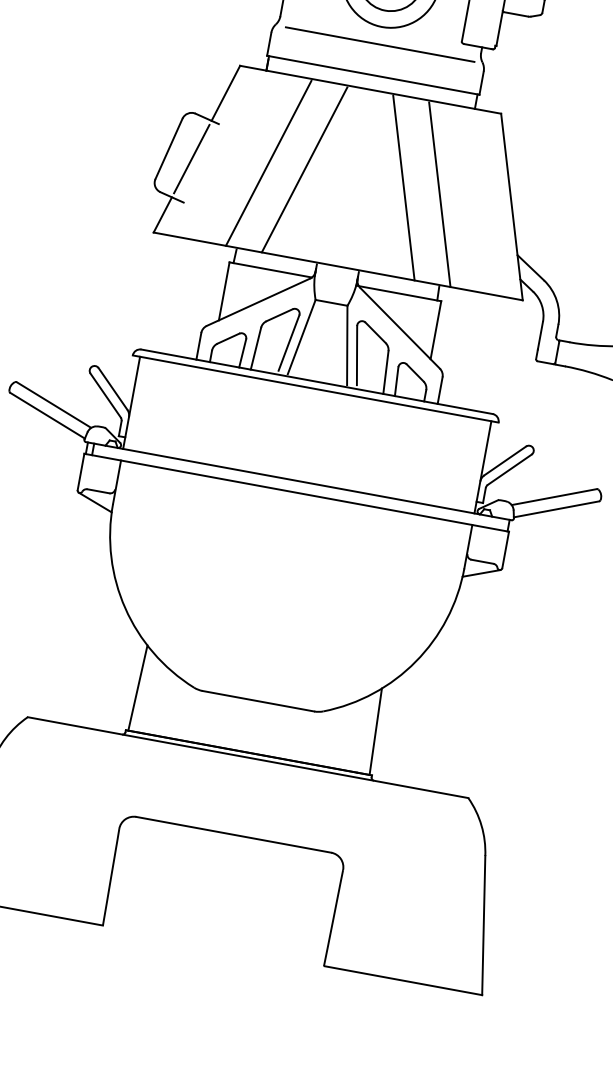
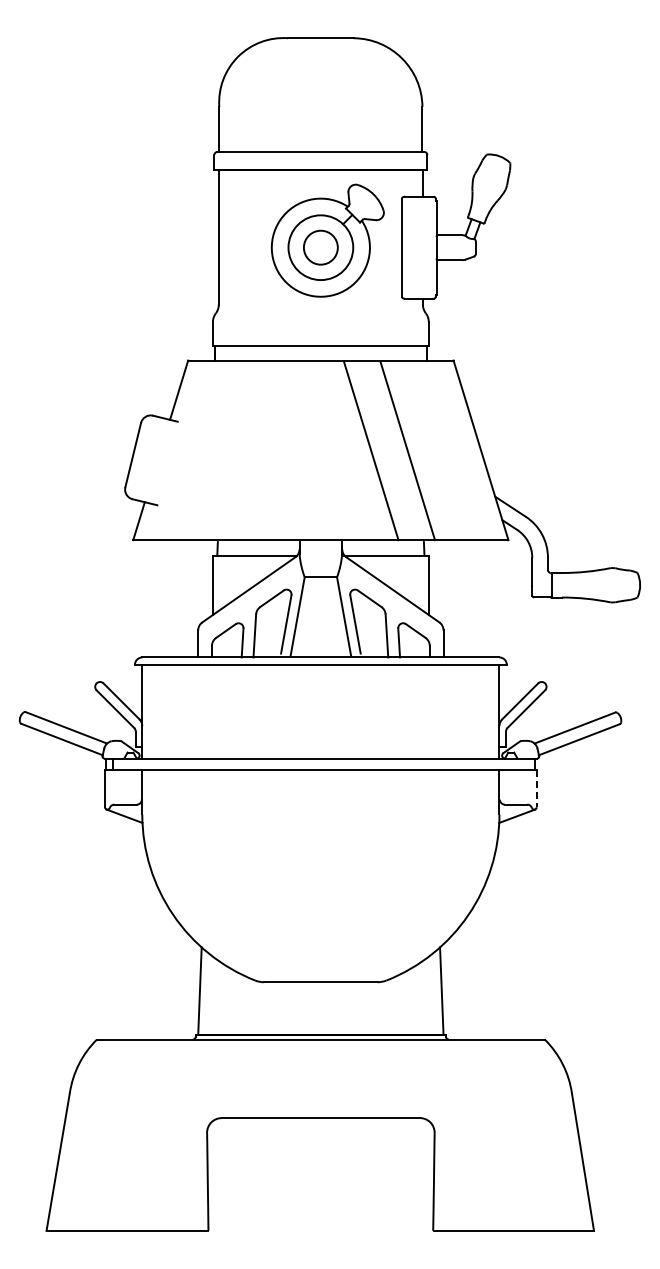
line: (379, 44) -> (321, 314), removed
line: (191, 158) -> (157, 460), removed
line: (268, 163) -> (233, 451), removed
line: (304, 170) -> (270, 451), removed
line: (505, 550) -> (536, 789), solid -> dashed

